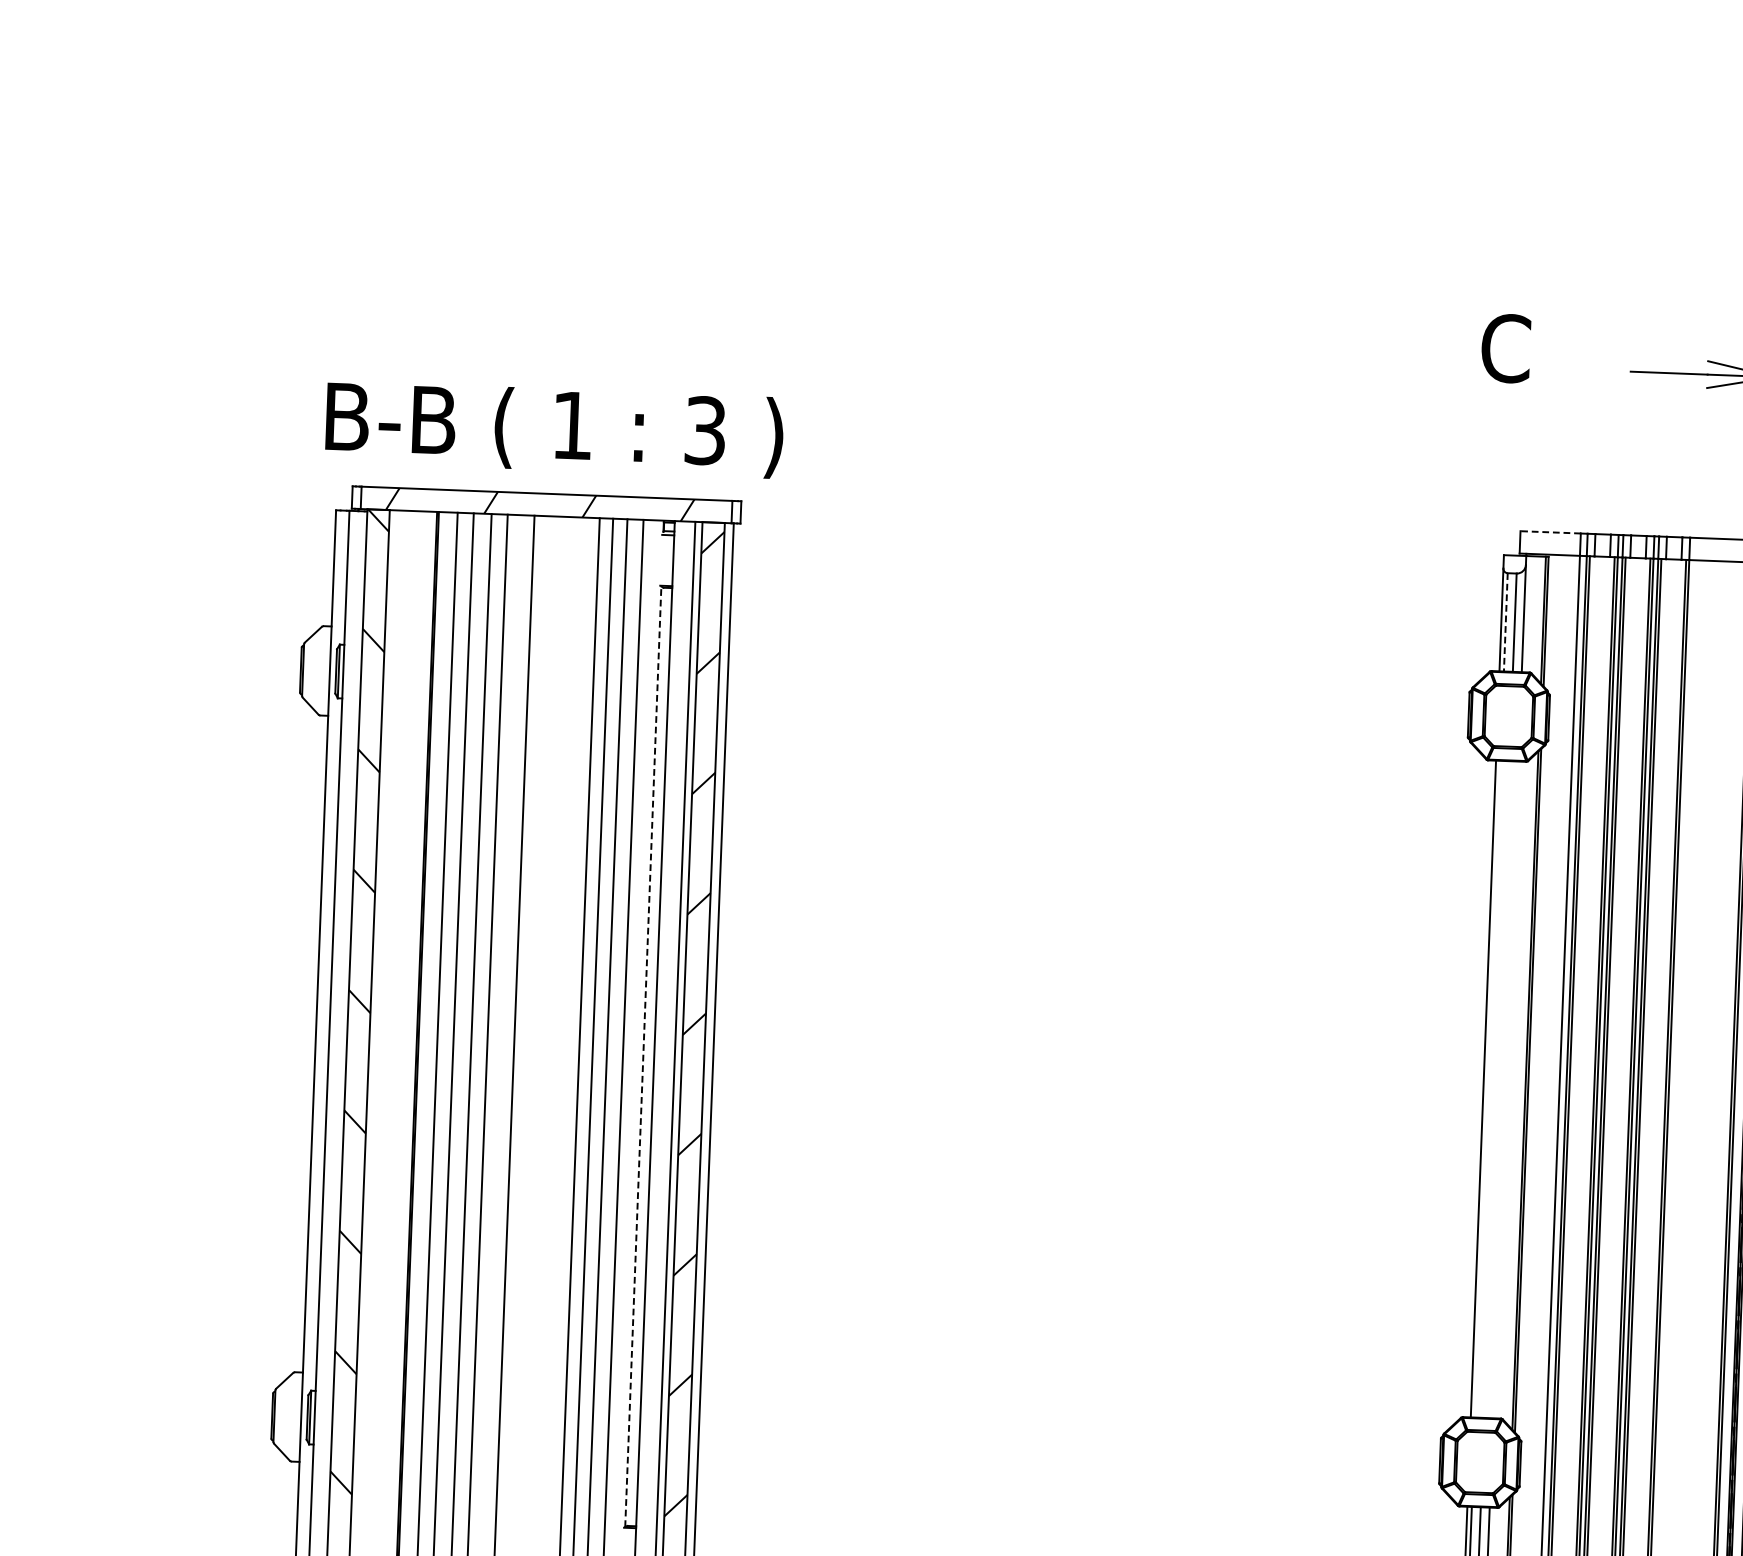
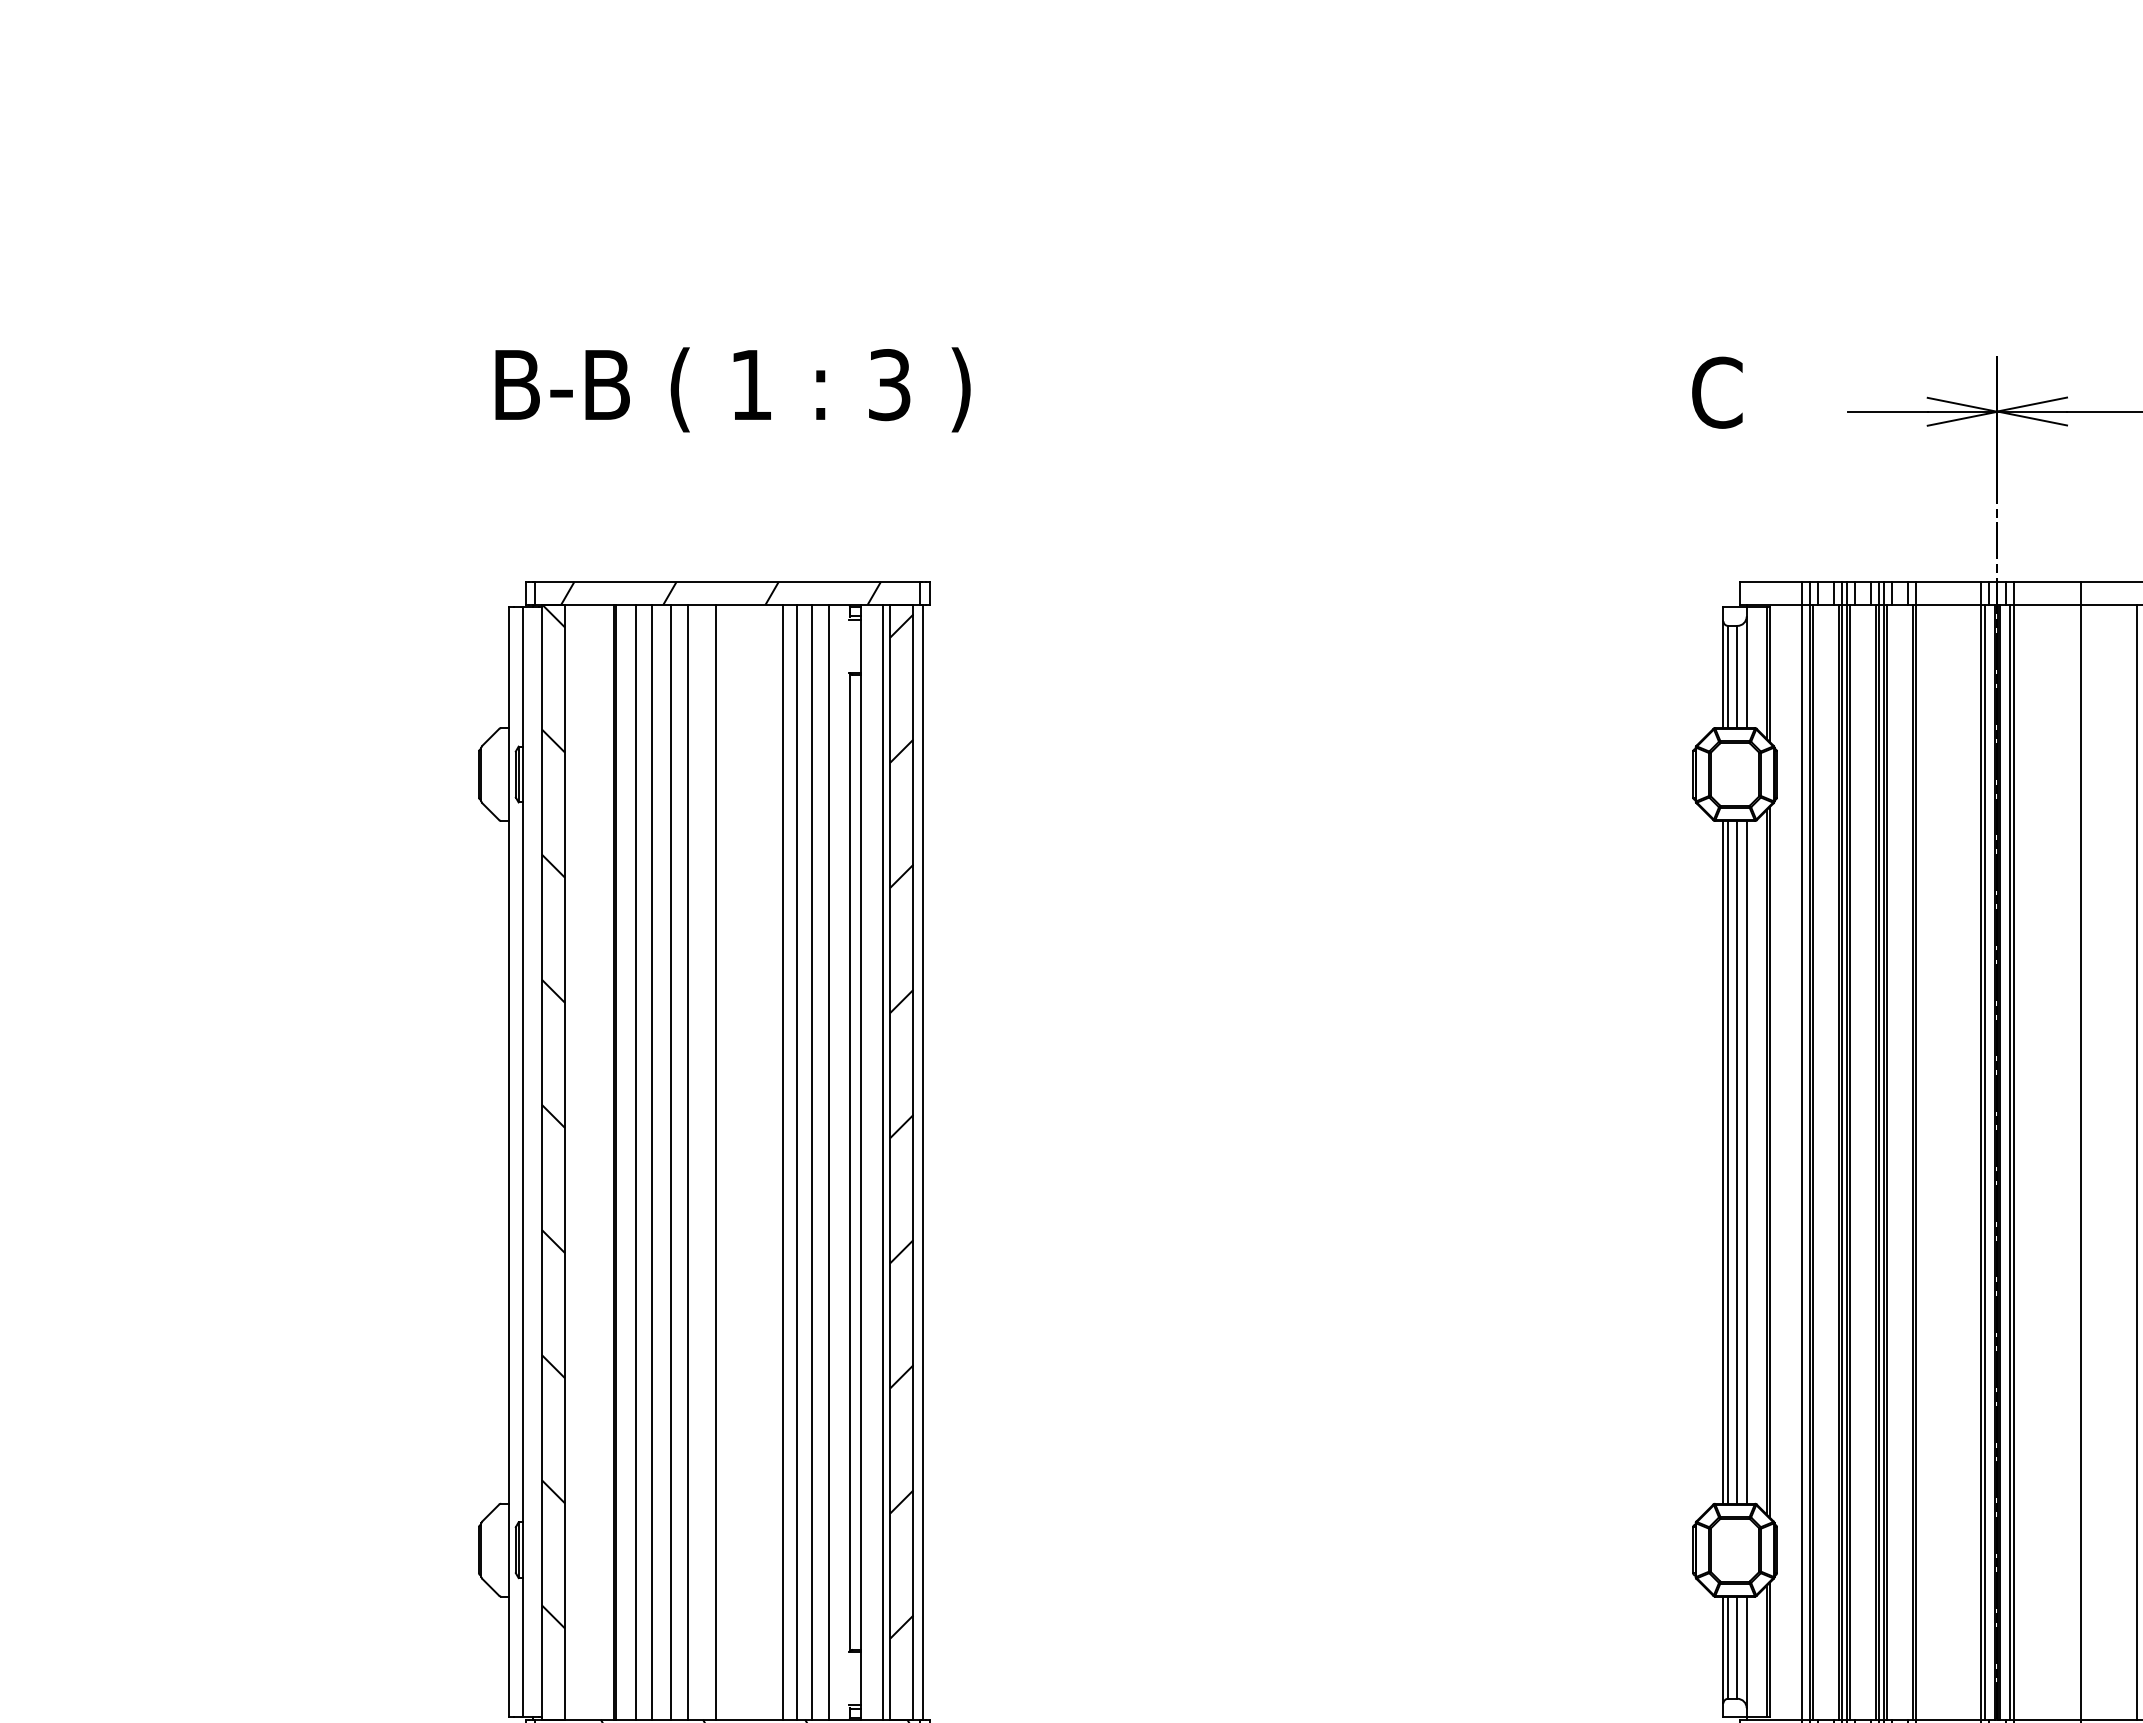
text: (554, 429) -> (732, 389), moved
line: (1550, 532) -> (1770, 581), dashed -> solid
line: (1506, 622) -> (1728, 677), dashed -> solid
line: (643, 1056) -> (850, 1162), dashed -> solid
line: (1488, 1088) -> (1728, 1161), added
line: (1496, 1088) -> (1737, 1161), added
line: (1505, 1089) -> (1746, 1161), added

